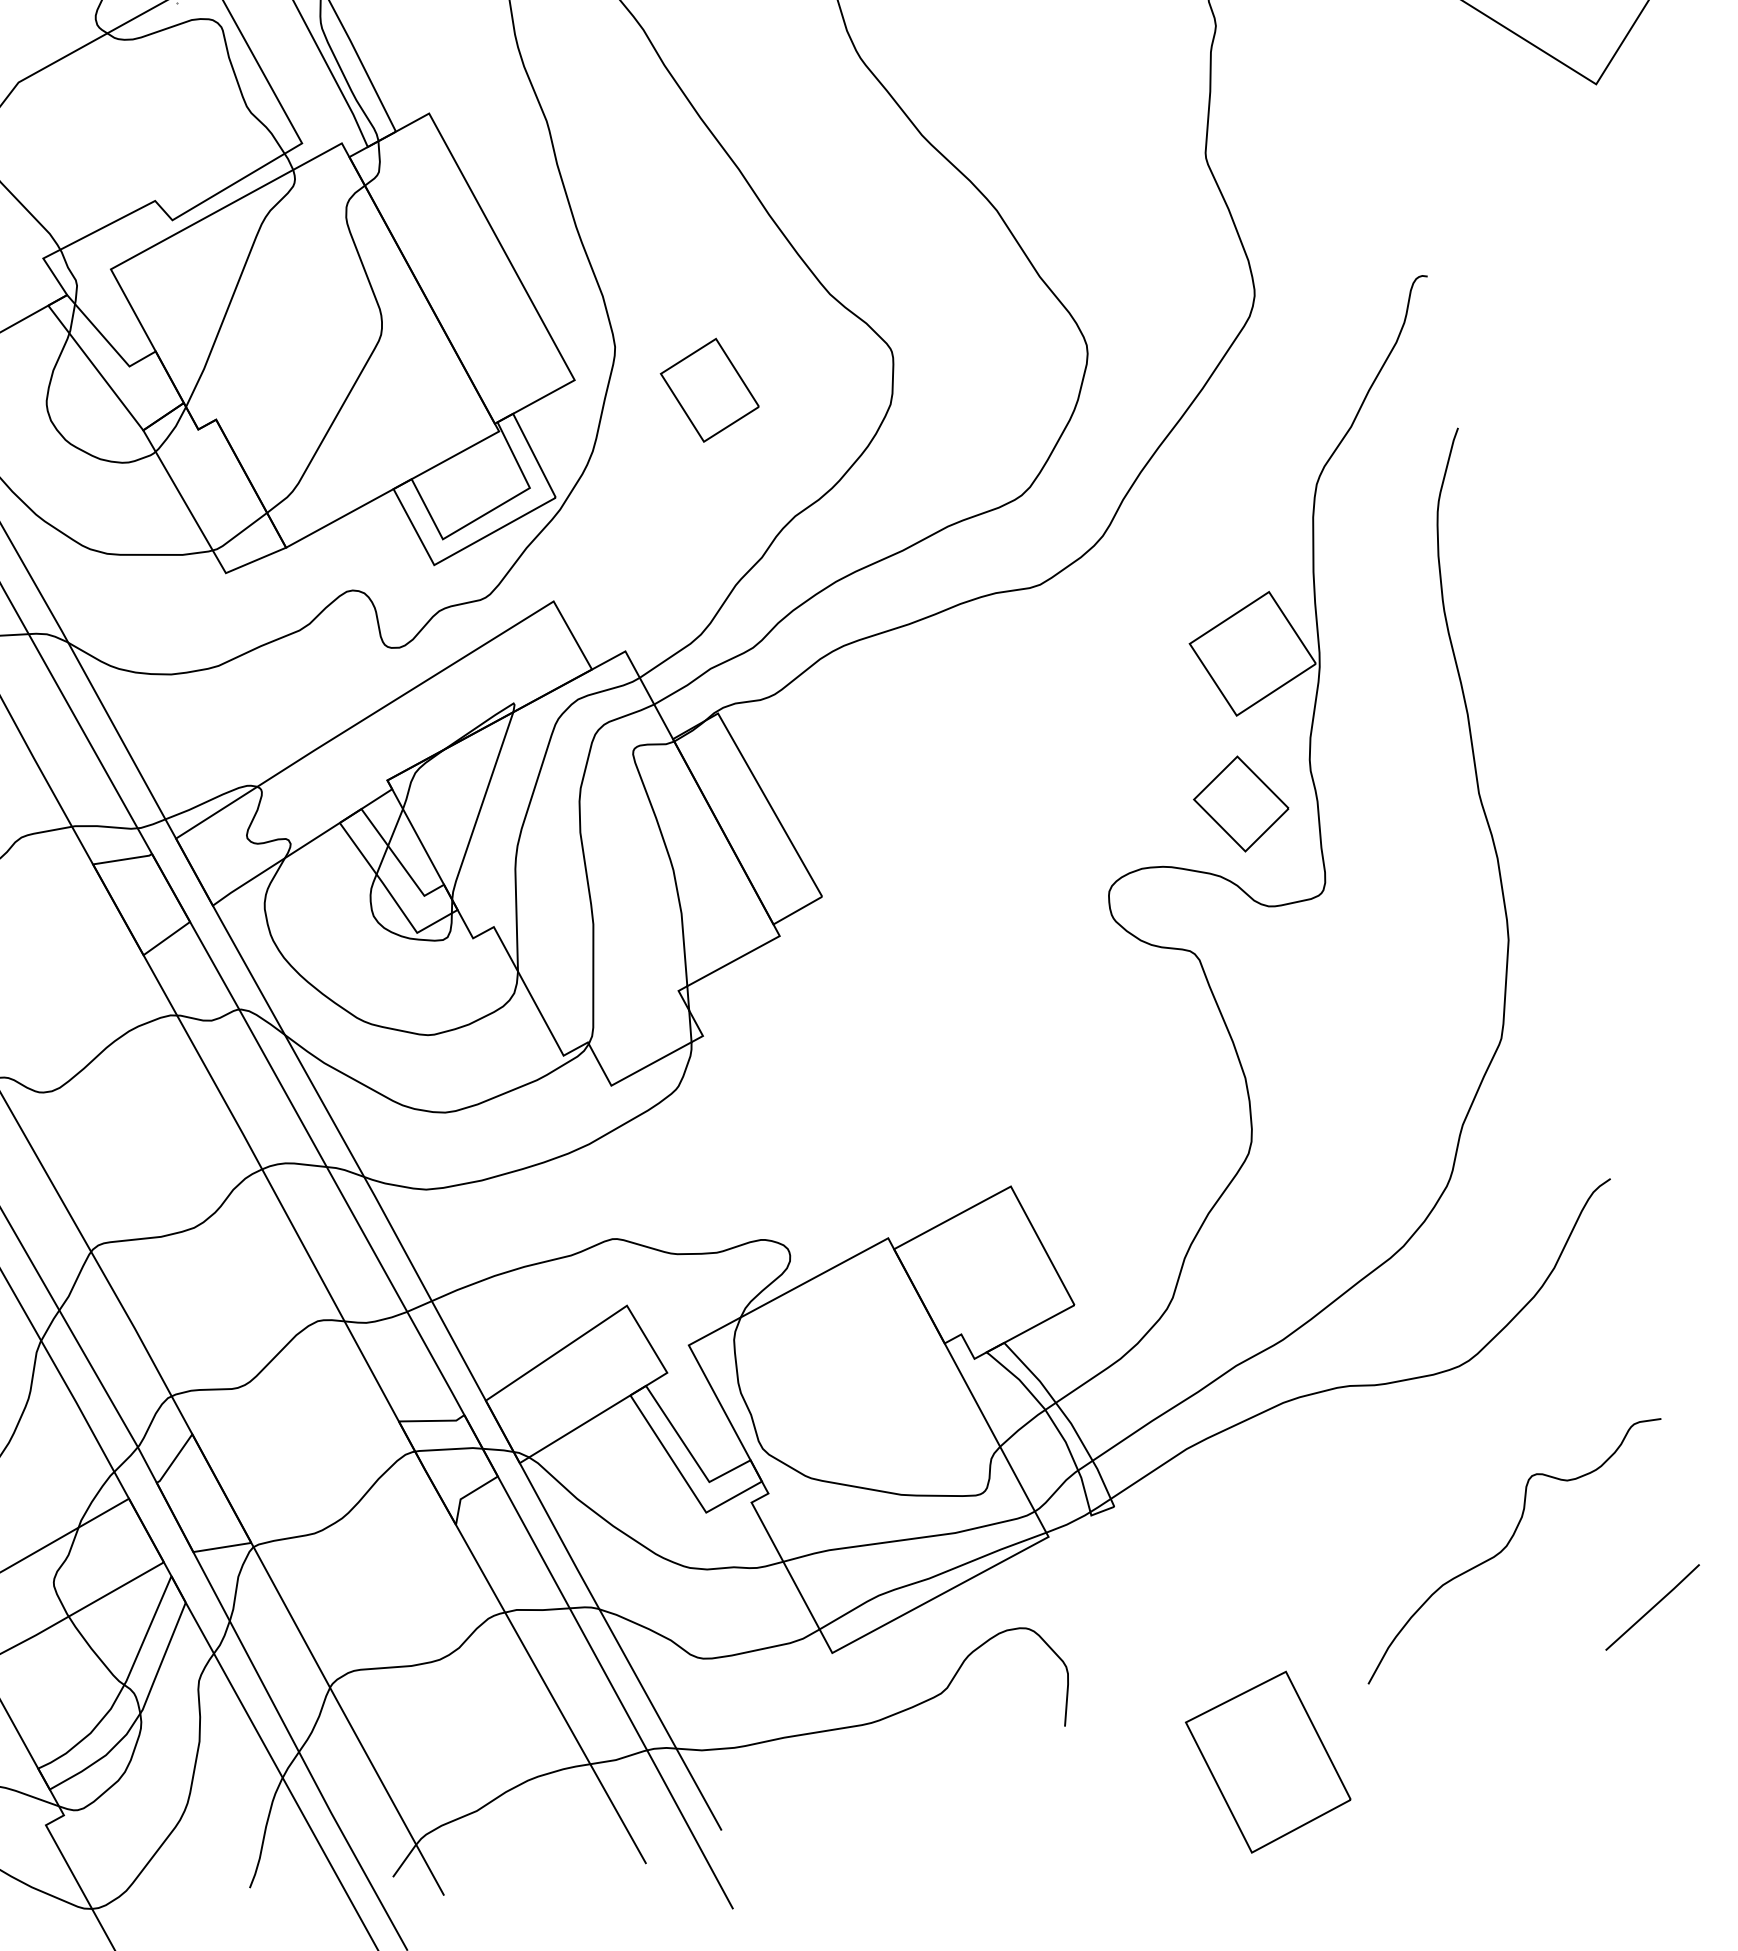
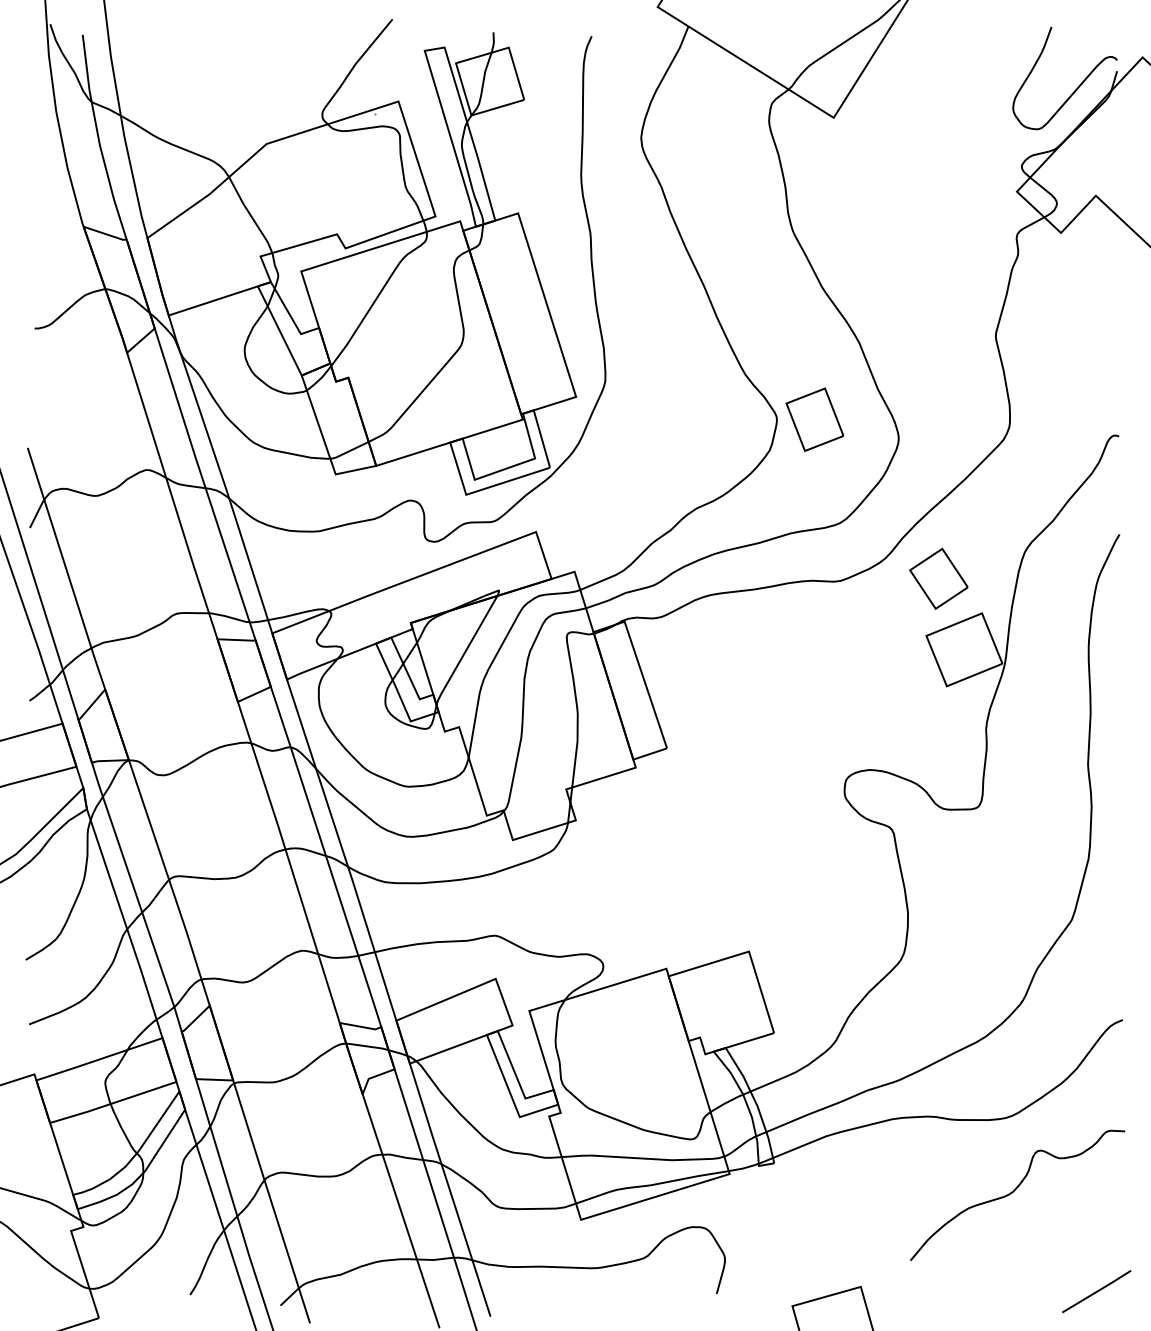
part: (709, 390) -> (814, 419), moved
part: (1240, 803) -> (938, 578), moved
curve: (1508, 1545) -> (1014, 1191), moved

